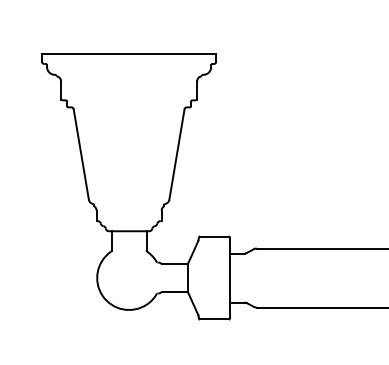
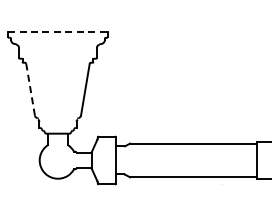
line: (128, 54) -> (57, 32), solid -> dashed
line: (81, 154) -> (30, 89), solid -> dashed

